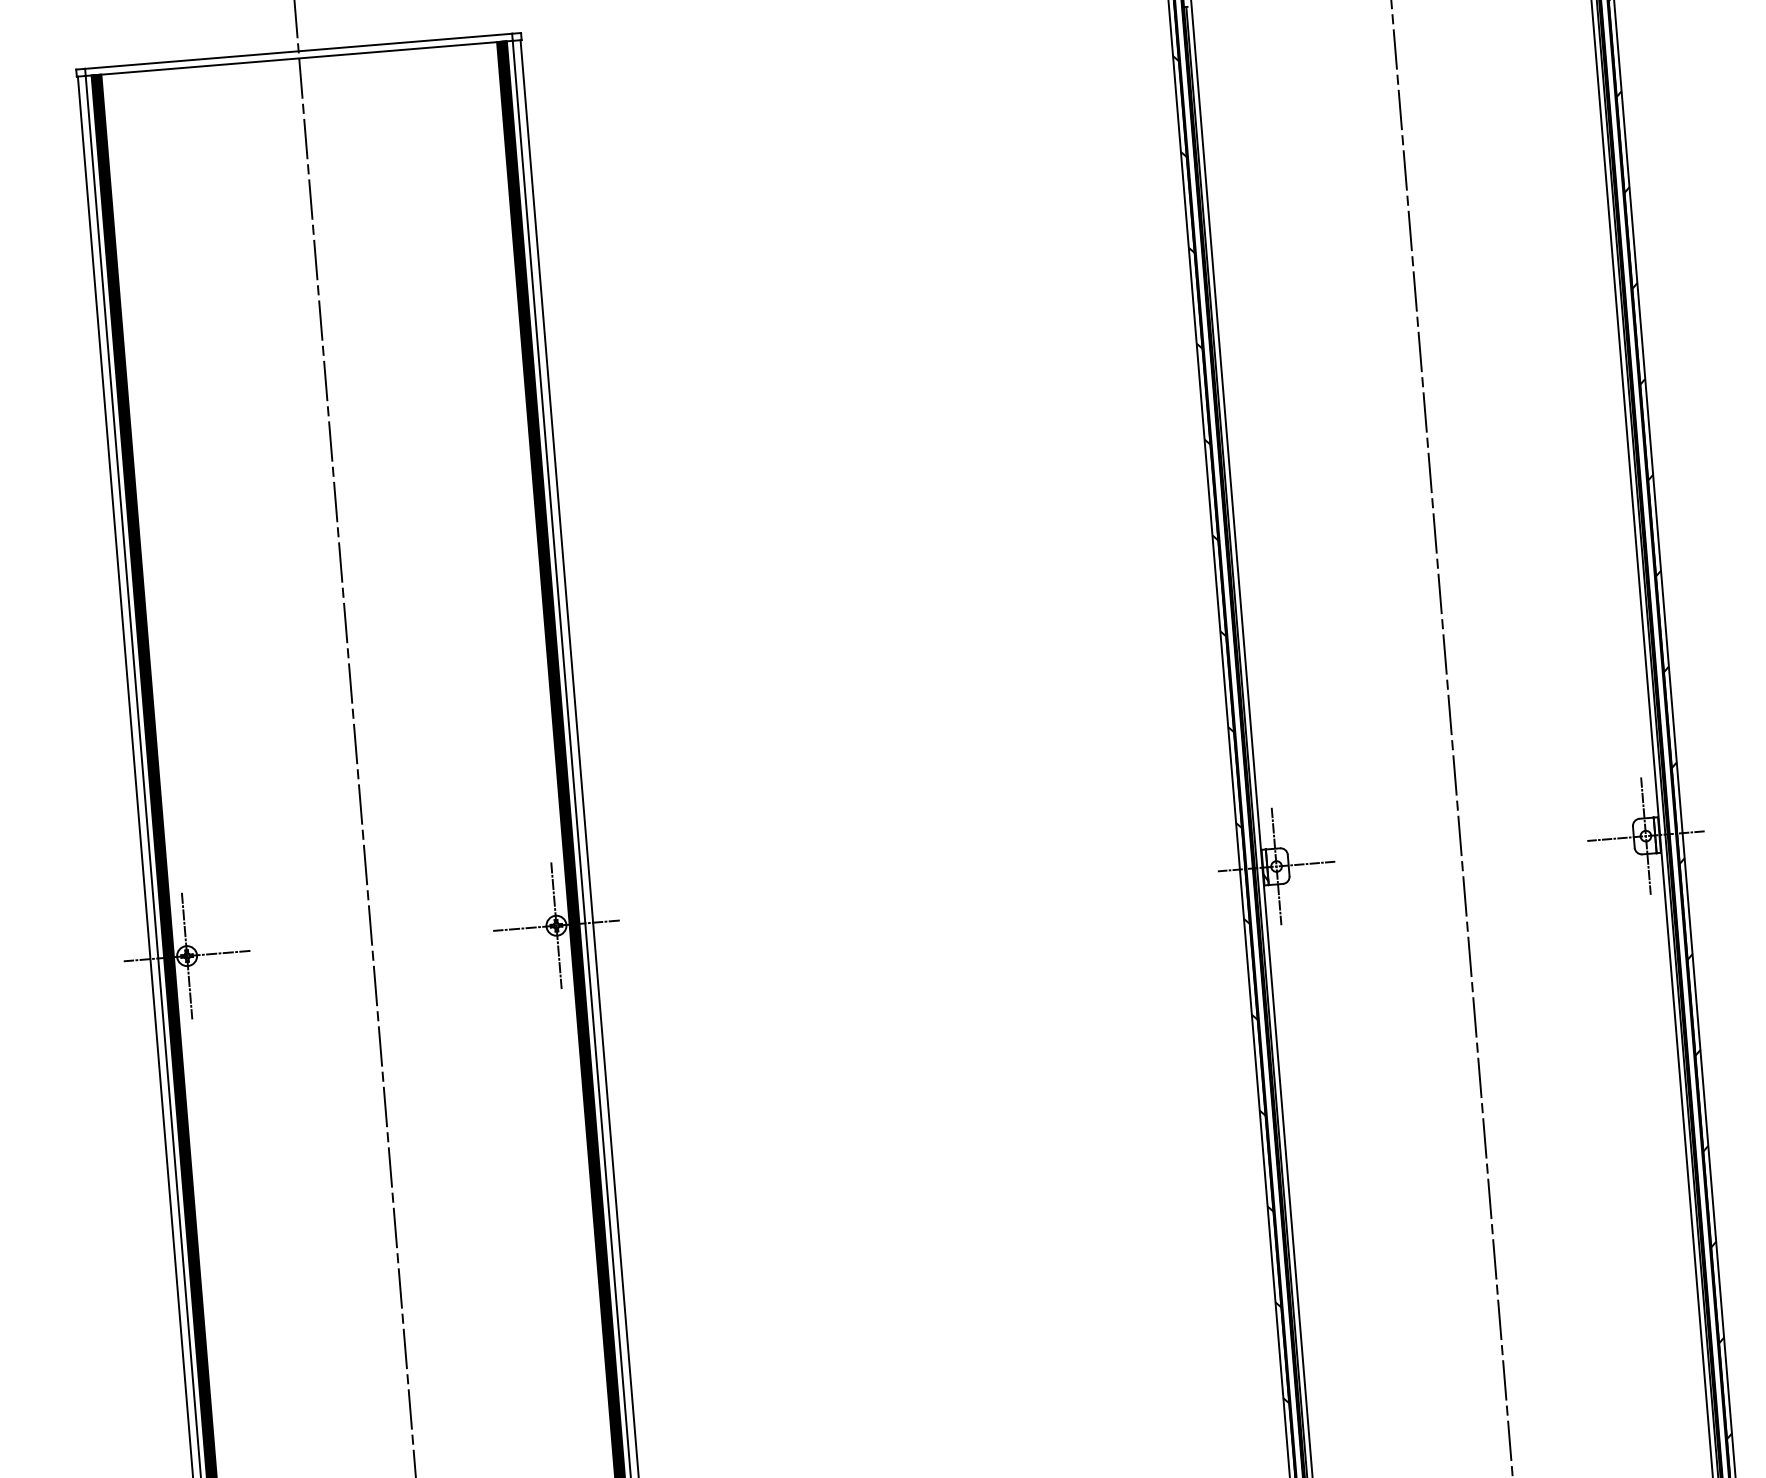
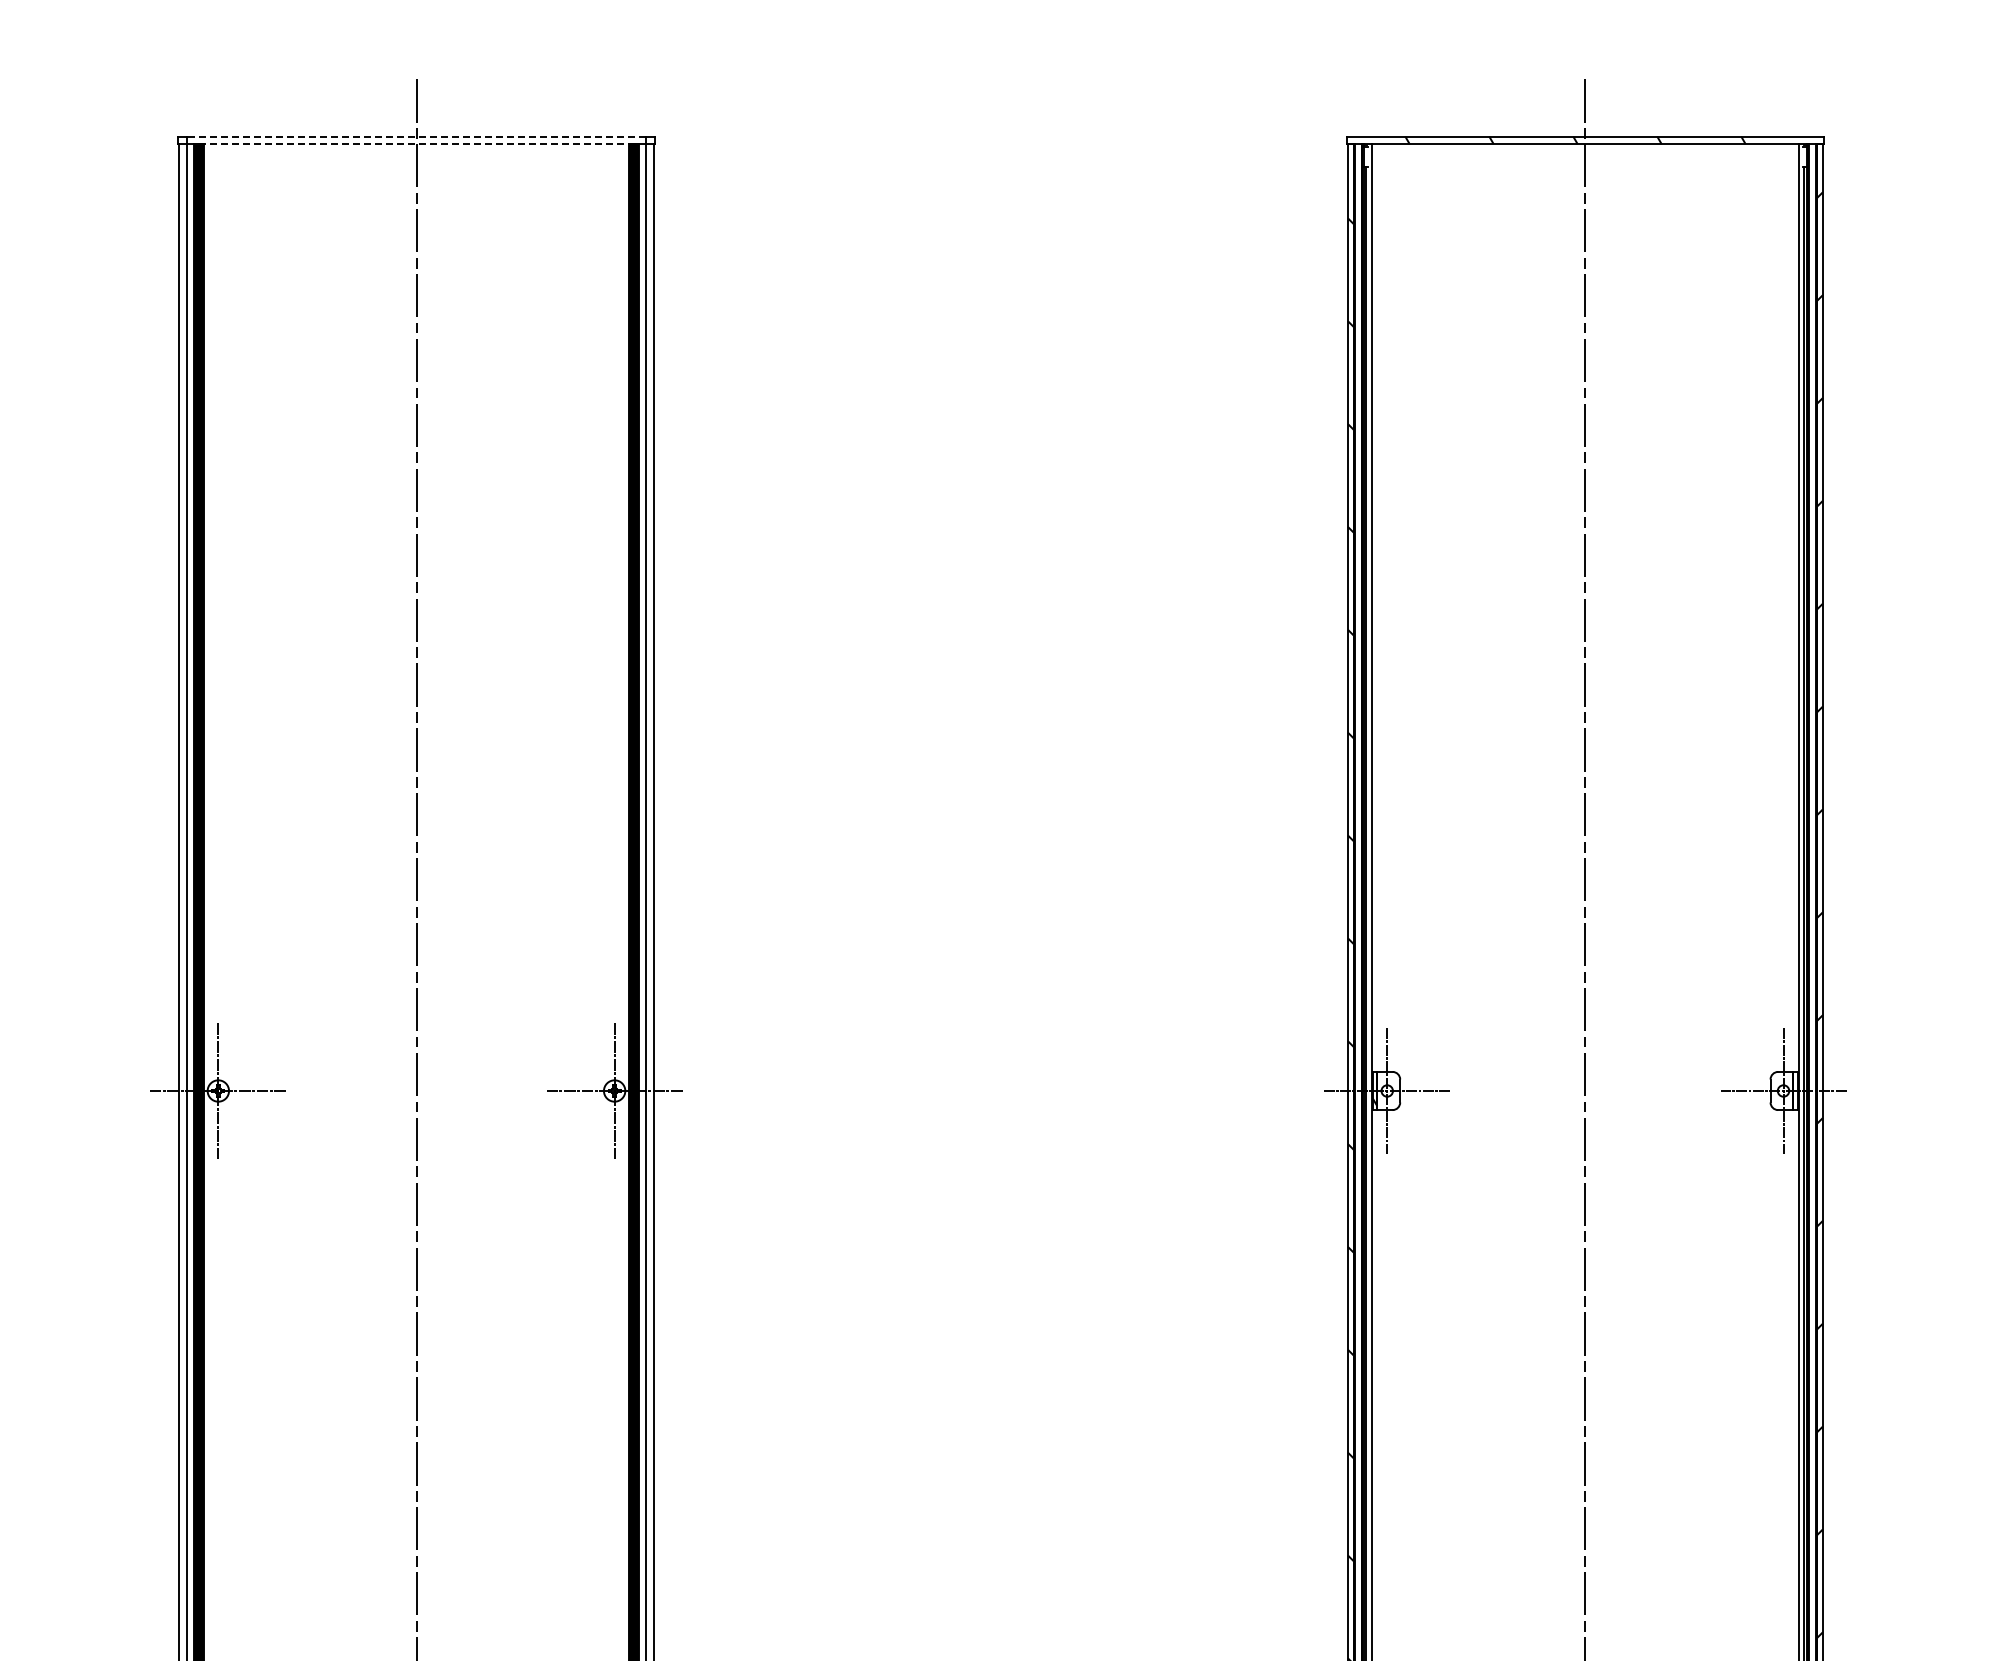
line: (298, 51) -> (416, 136), solid -> dashed
line: (299, 58) -> (416, 144), solid -> dashed

